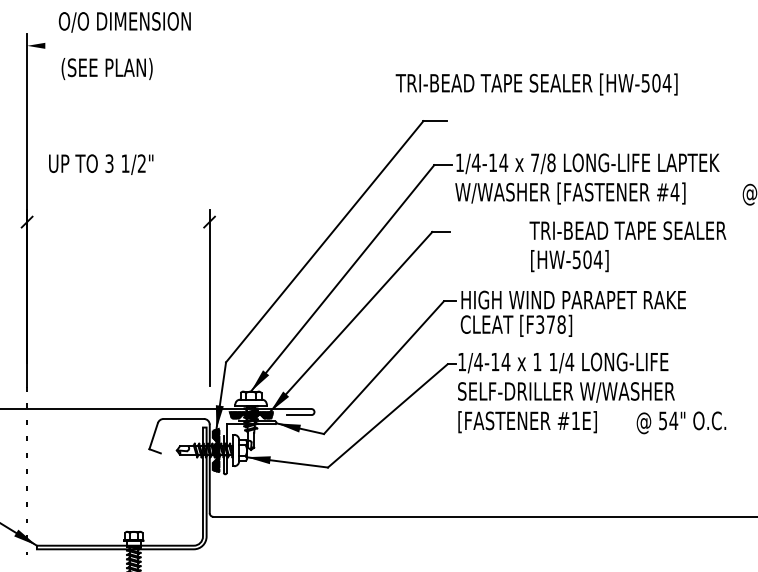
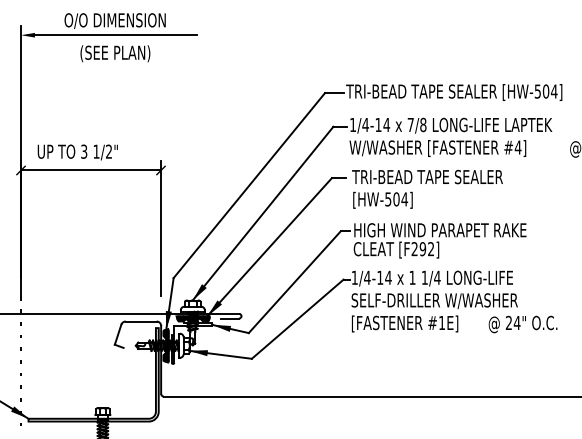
text: (124, 22) -> (114, 21), moved
line: (150, 45) -> (115, 34), added
text: (106, 69) -> (114, 54), moved
text: (536, 84) -> (454, 92), moved
text: (101, 164) -> (78, 152), moved
line: (118, 222) -> (91, 170), added
text: (627, 246) -> (427, 189), moved
text: (550, 324) -> (422, 249), [F378] -> [F292]
text: (662, 420) -> (508, 322), 54" -> 24"

